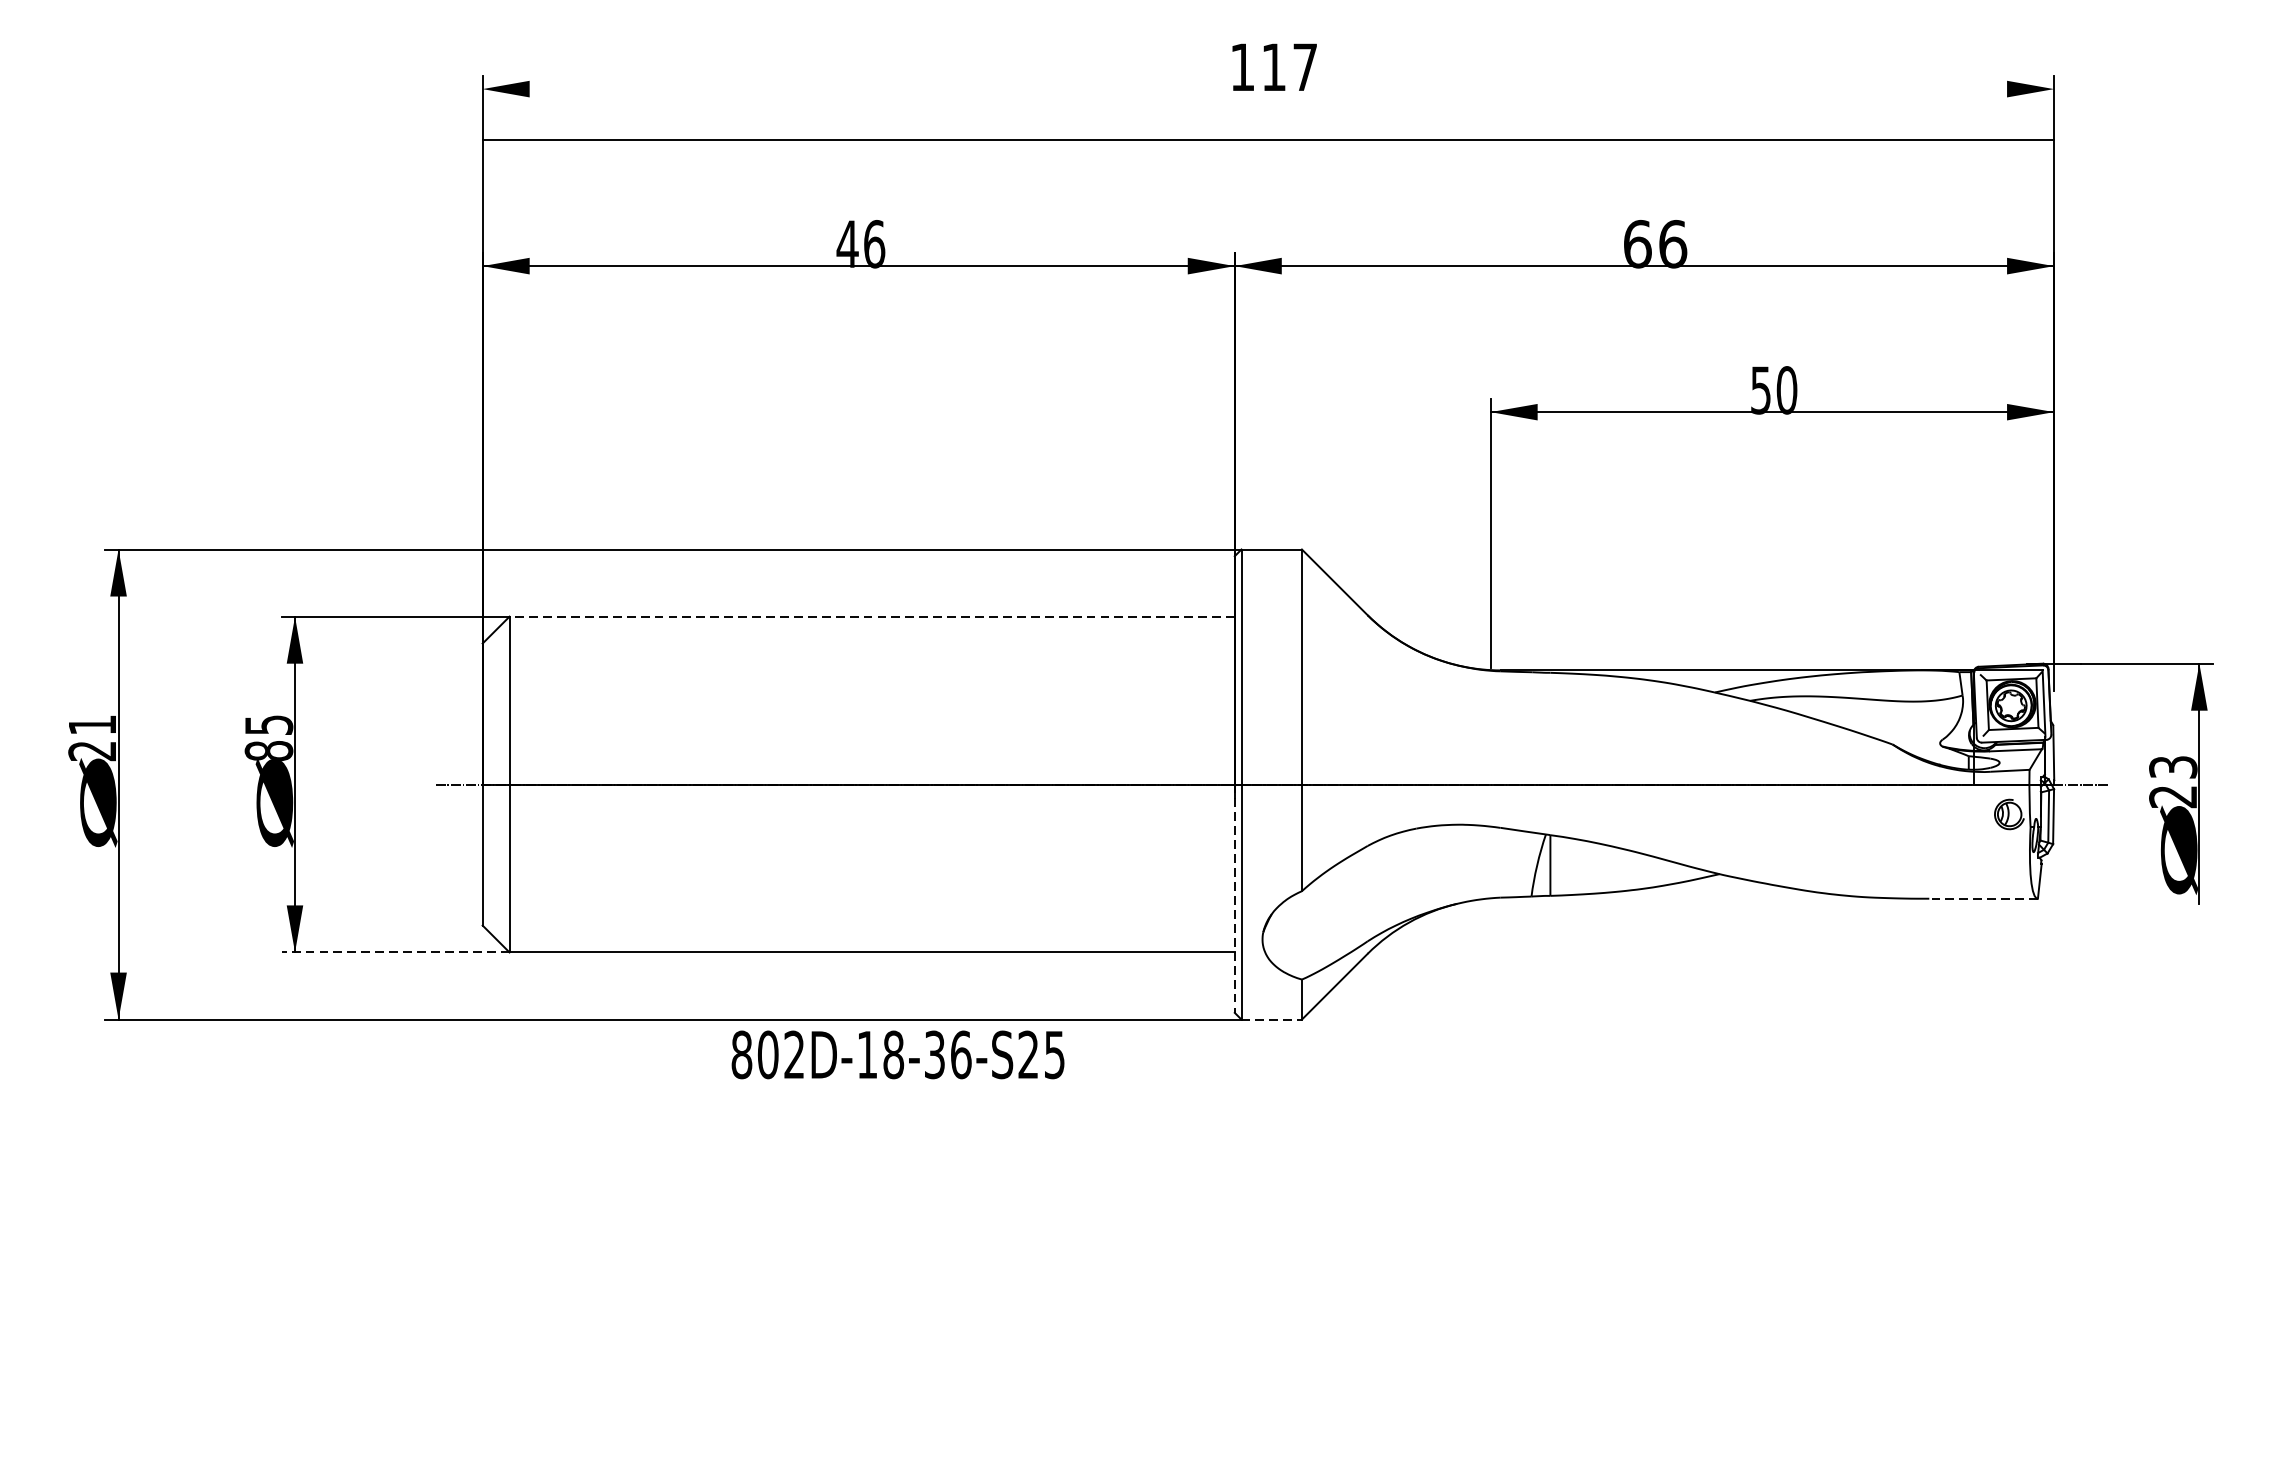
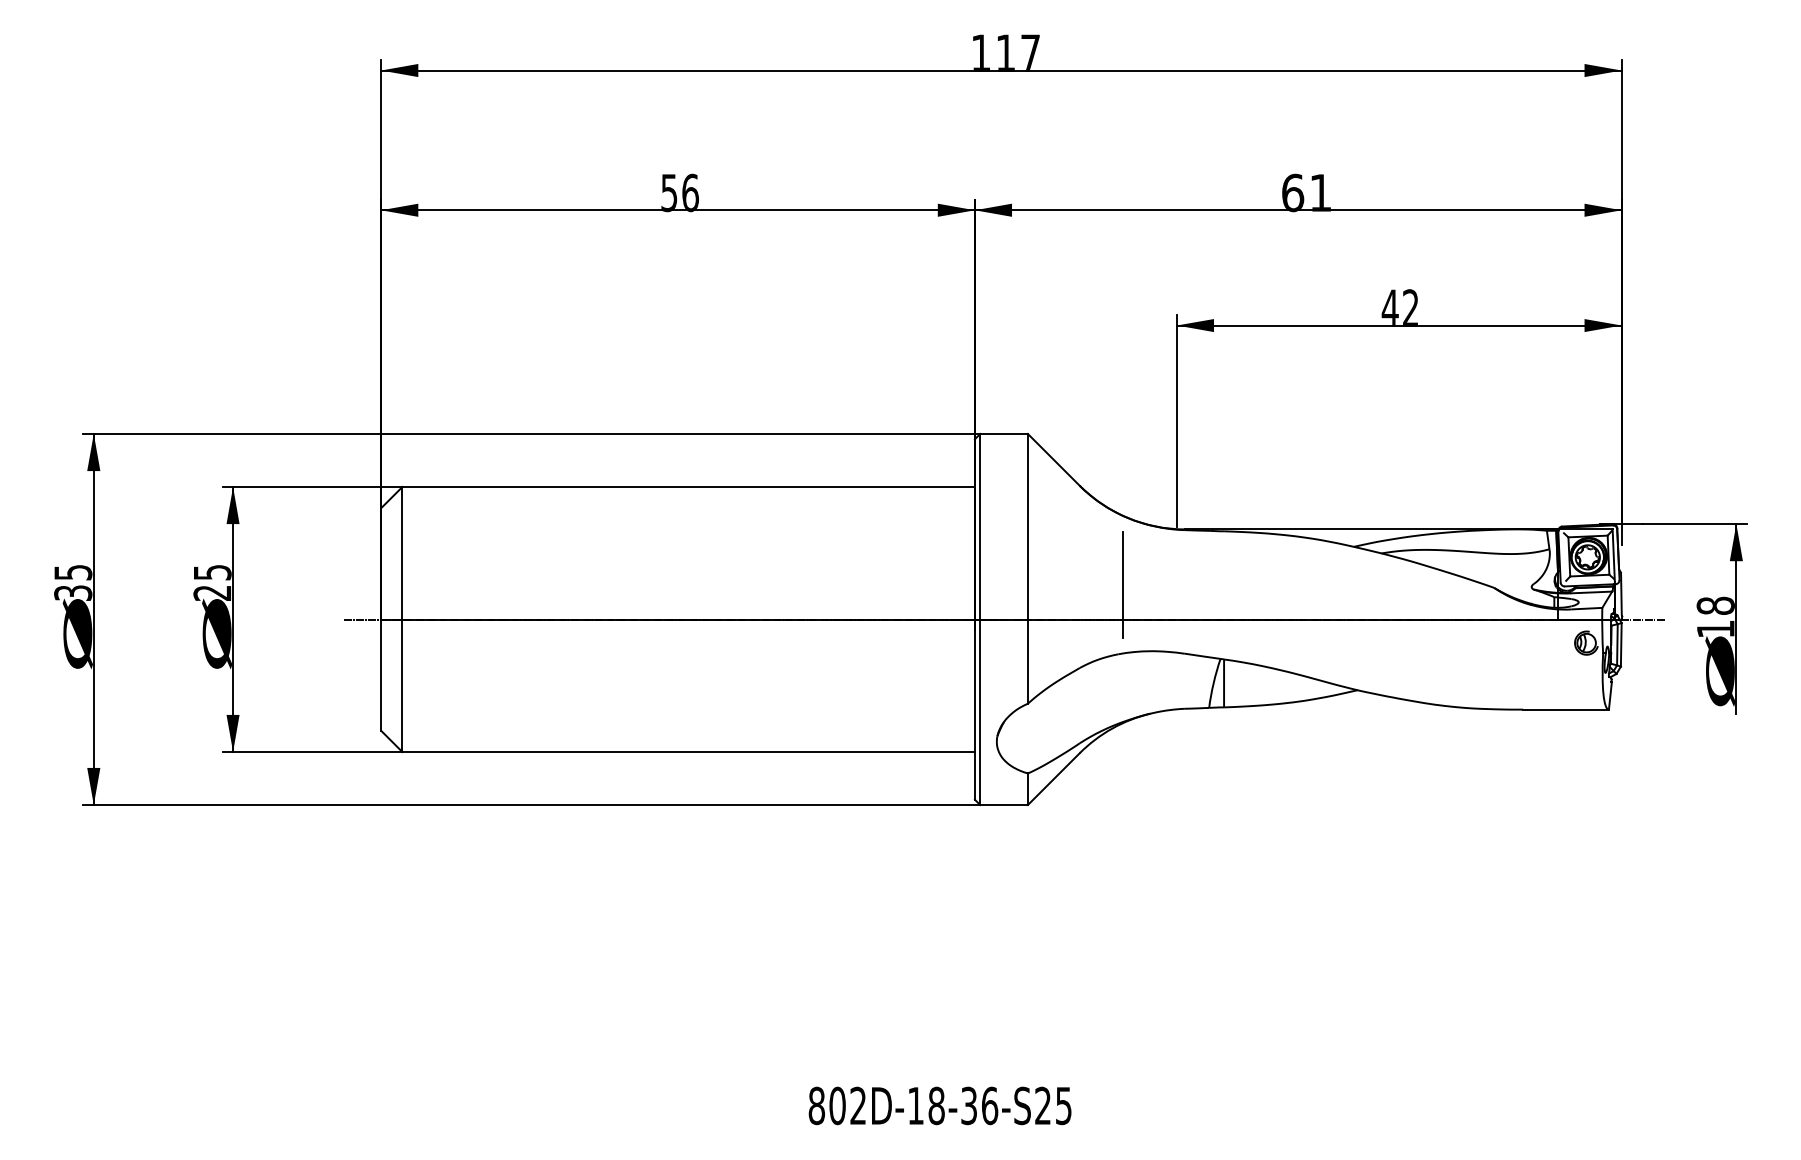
line: (1268, 139) -> (1001, 70), moved
text: (1673, 243) -> (1321, 192), 66 -> 61
text: (847, 244) -> (669, 193), 46 -> 56
text: (1772, 390) -> (1399, 308), 50 -> 42
line: (871, 616) -> (688, 486), dashed -> solid
text: (92, 737) -> (73, 582), 21 -> 35
line: (1422, 740) -> (1123, 584), added
text: (268, 750) -> (212, 592), 85 -> 25
text: (2172, 782) -> (1715, 617), 23 -> 18
line: (1984, 898) -> (1566, 709), dashed -> solid
line: (1234, 899) -> (974, 710), dashed -> solid
line: (395, 953) -> (312, 752), dashed -> solid
line: (1272, 1020) -> (1004, 805), dashed -> solid
text: (897, 1054) -> (939, 1105), moved

